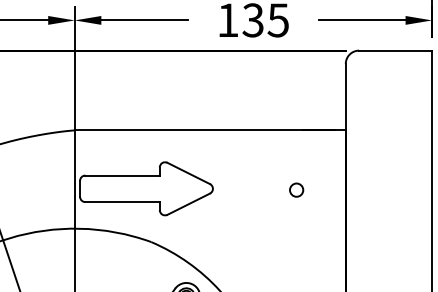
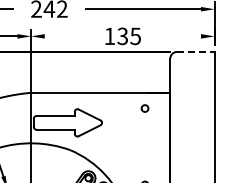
line: (143, 20) -> (66, 36), removed
line: (361, 20) -> (178, 36), removed
line: (394, 49) -> (195, 51), solid -> dashed
circle: (295, 190) -> (144, 108), moved

